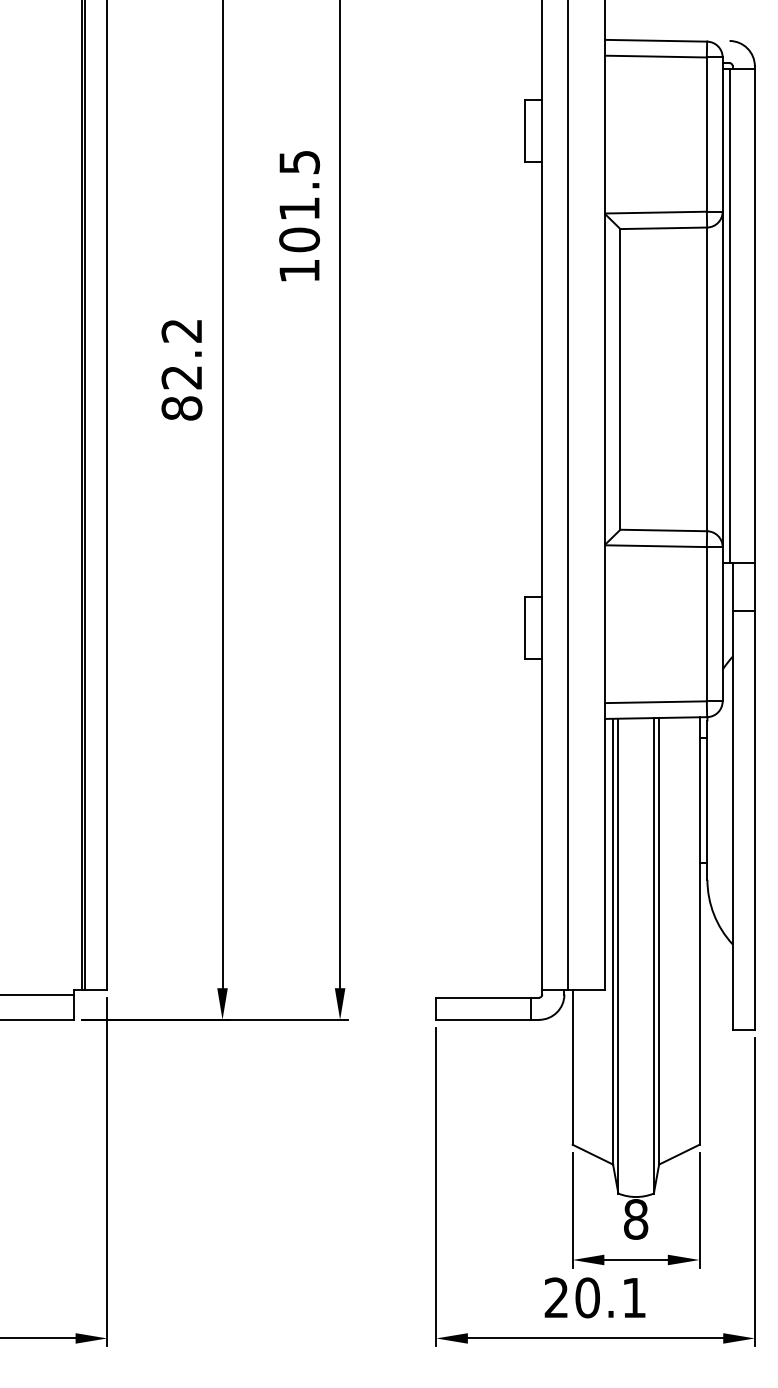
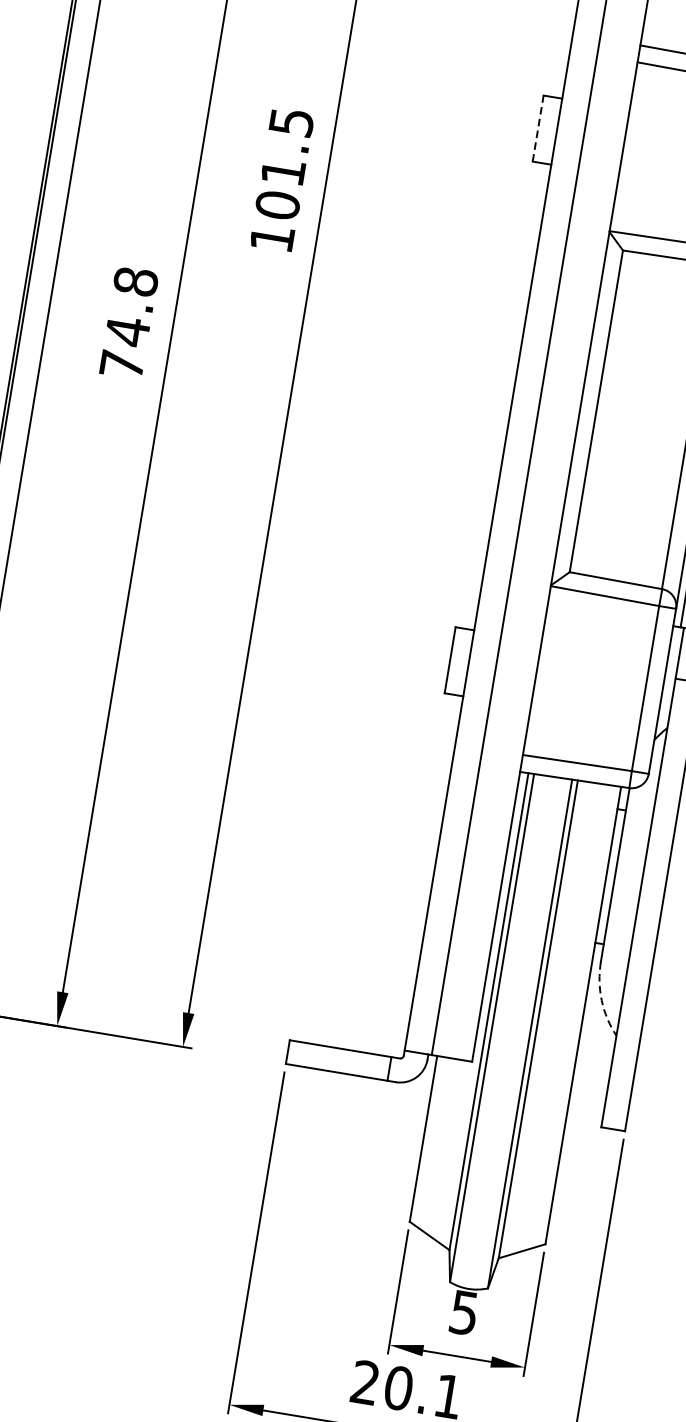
line: (524, 130) -> (537, 128), solid -> dashed
text: (181, 369) -> (128, 323), 82.2 -> 74.8
arc: (713, 914) -> (601, 1000), solid -> dashed
text: (636, 1219) -> (464, 1313), 8 -> 5

